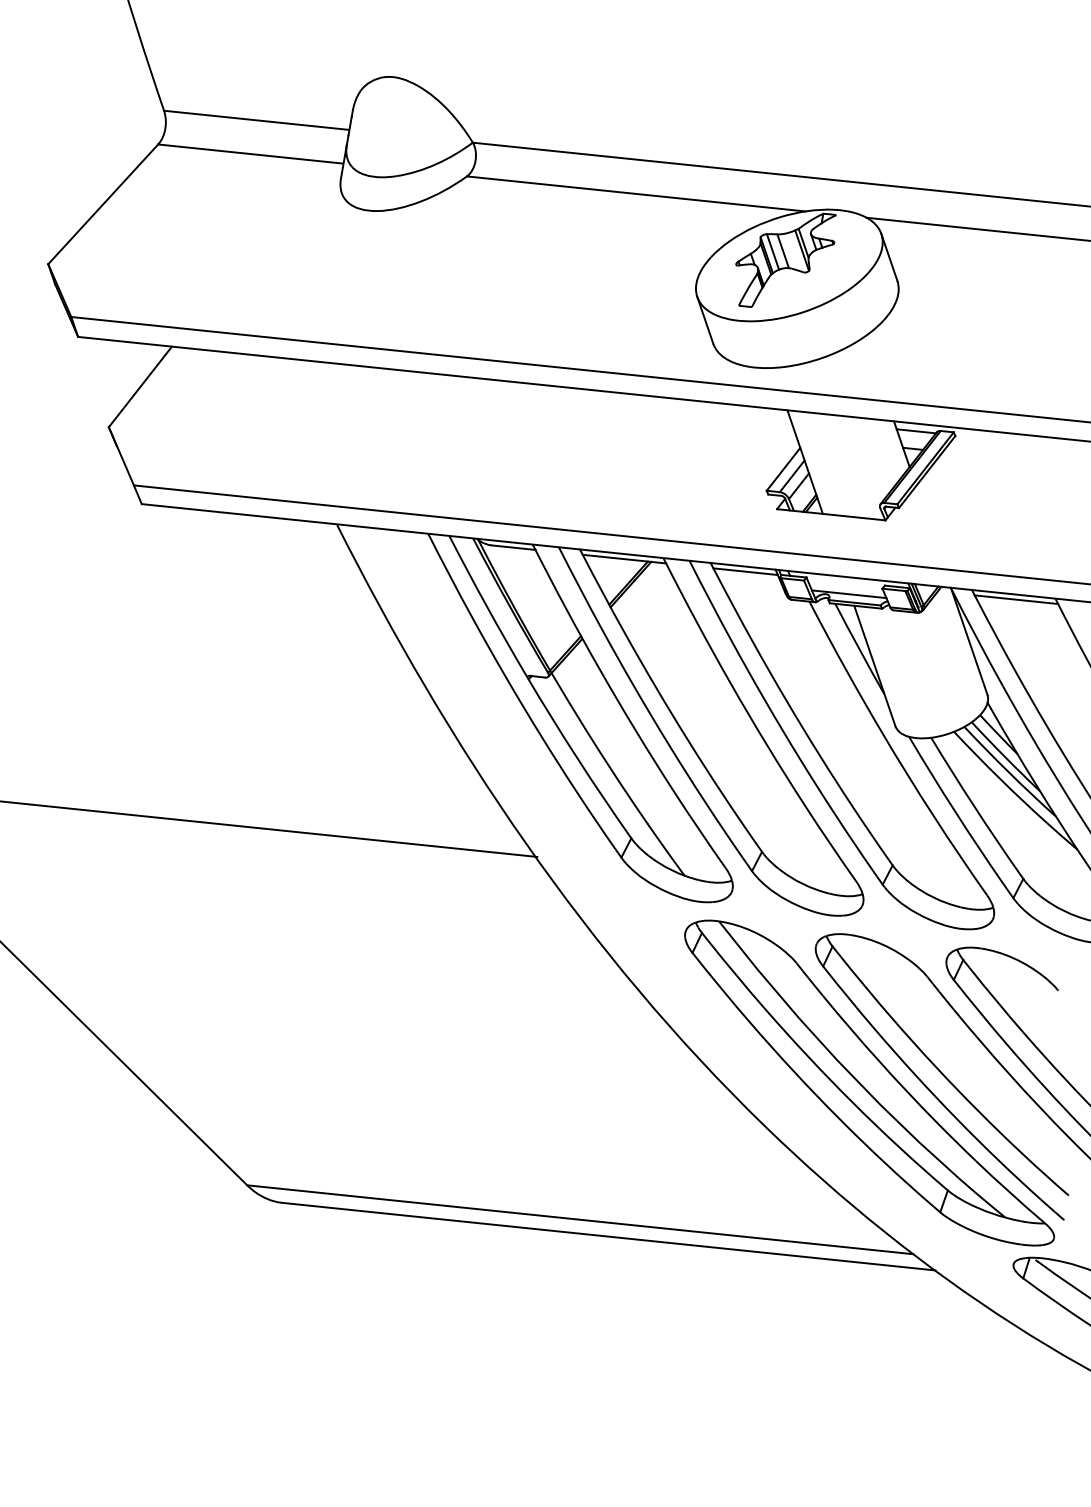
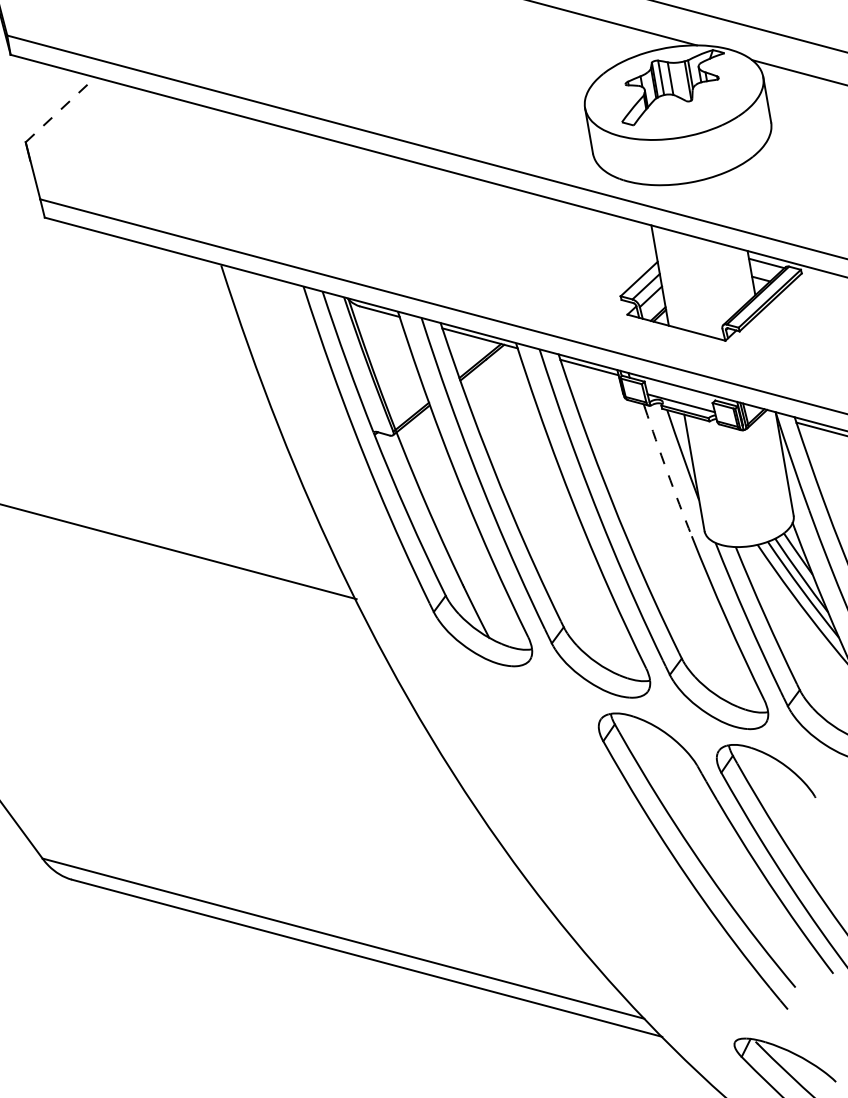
line: (140, 386) -> (60, 109), solid -> dashed
arc: (845, 669) -> (666, 471), solid -> dashed
part: (869, 1082) -> (628, 854), removed

